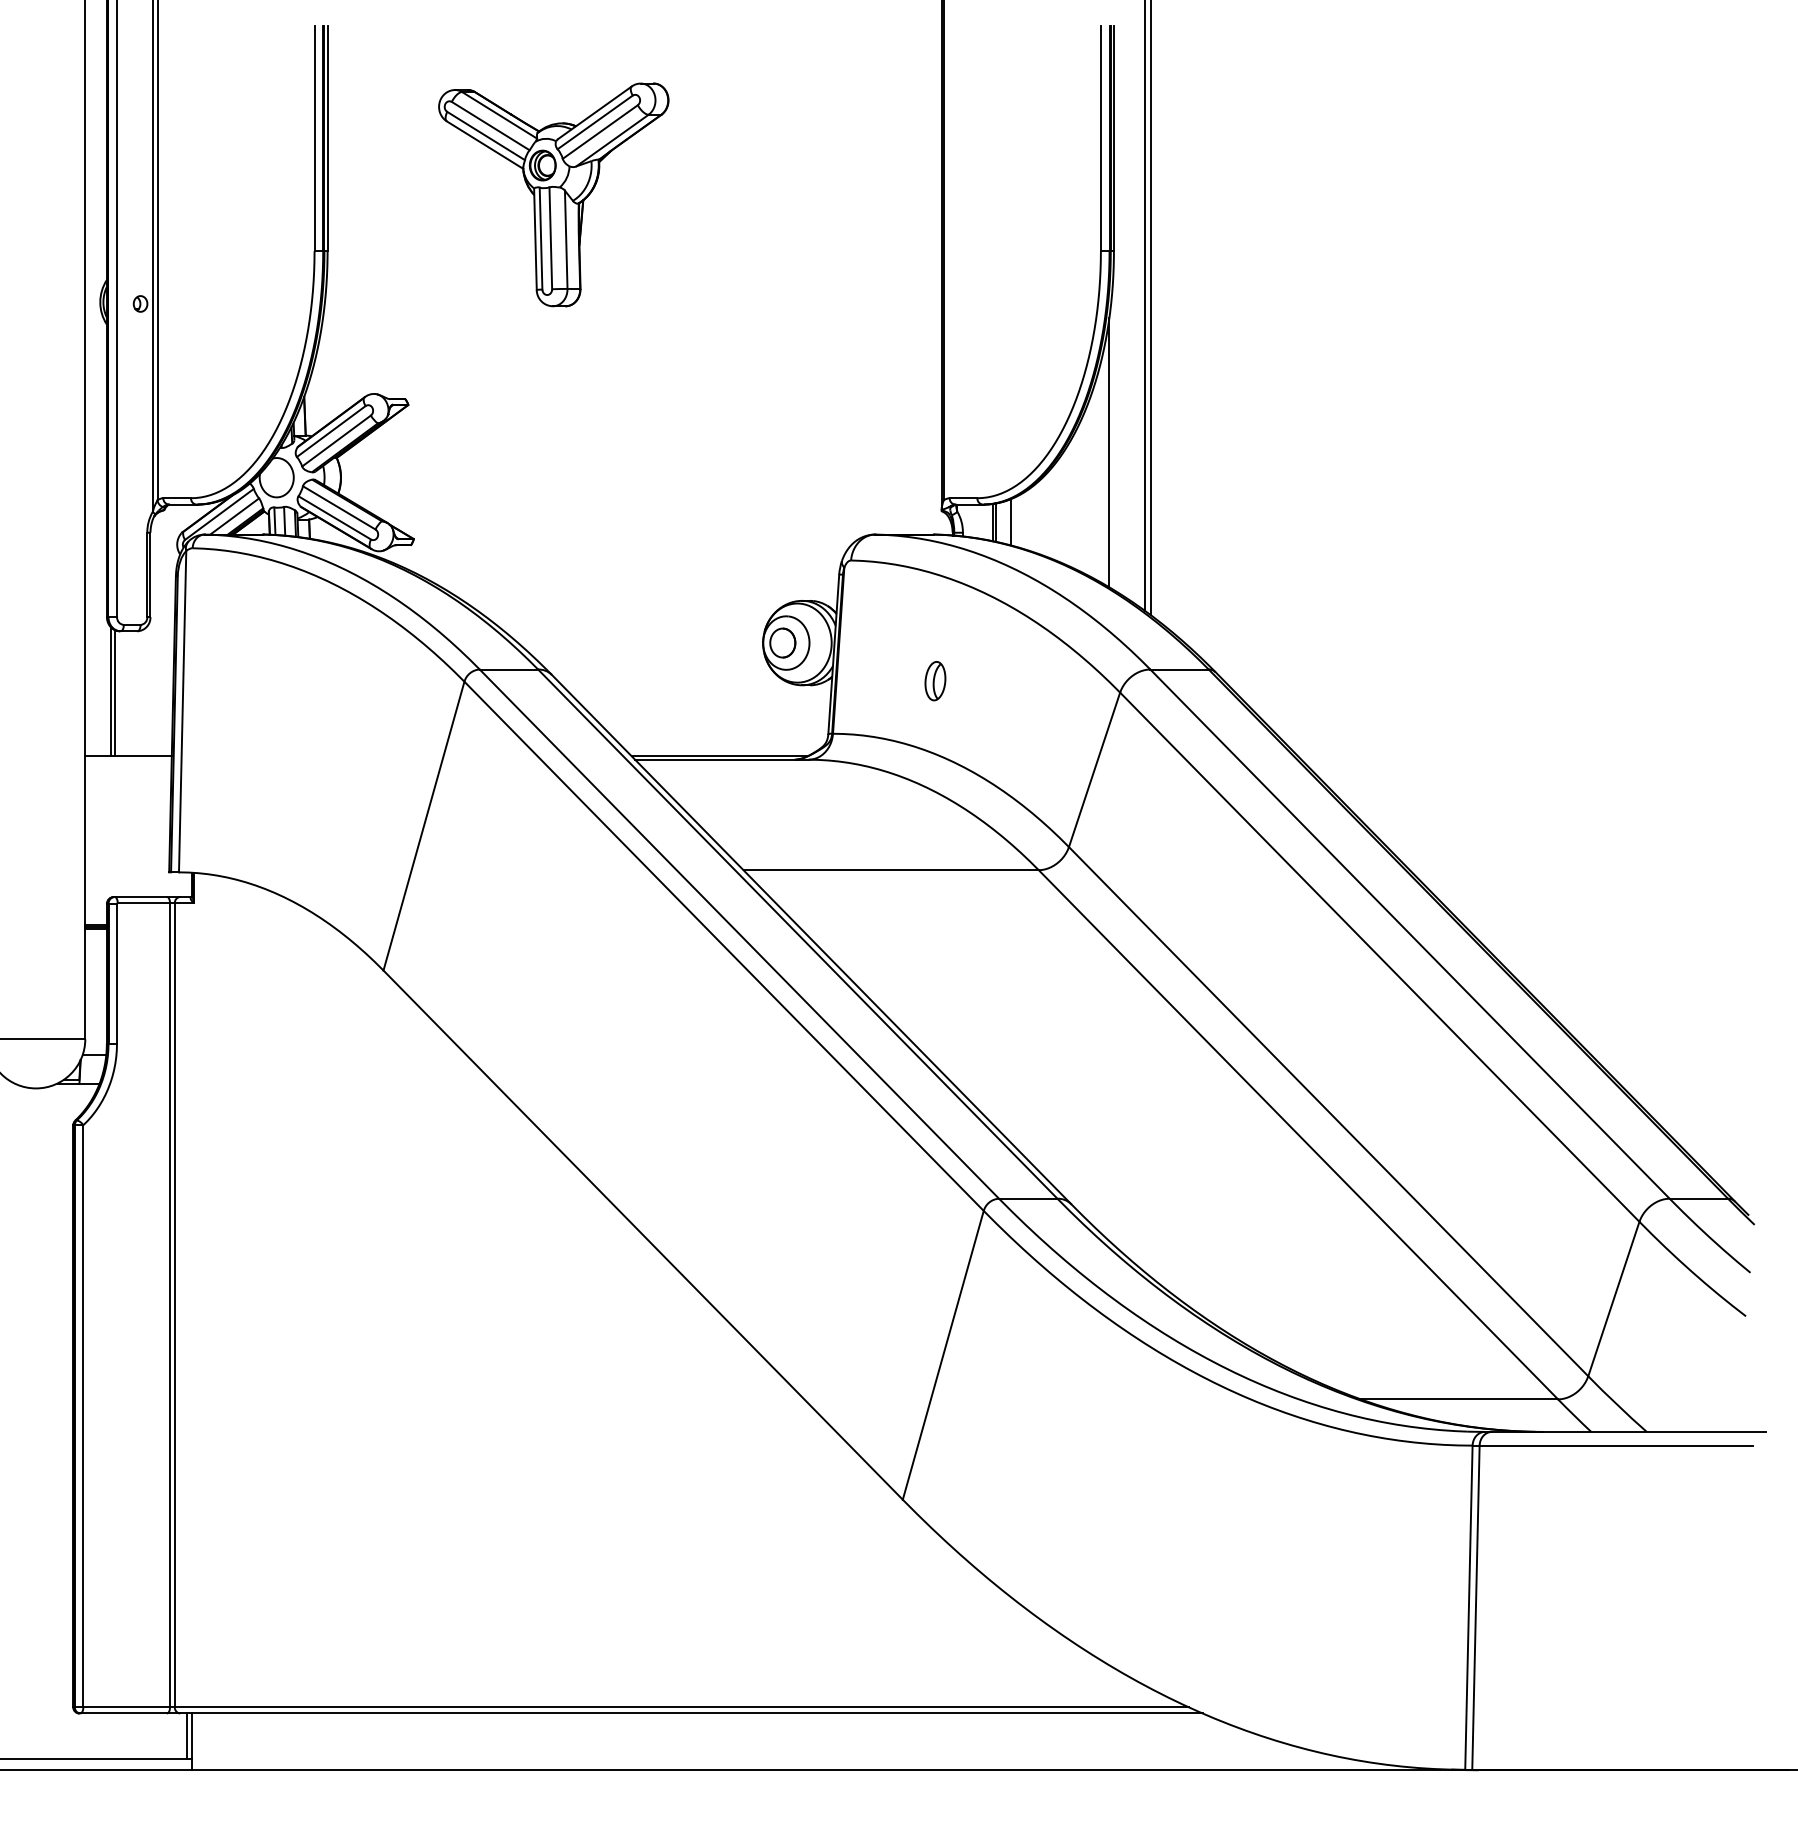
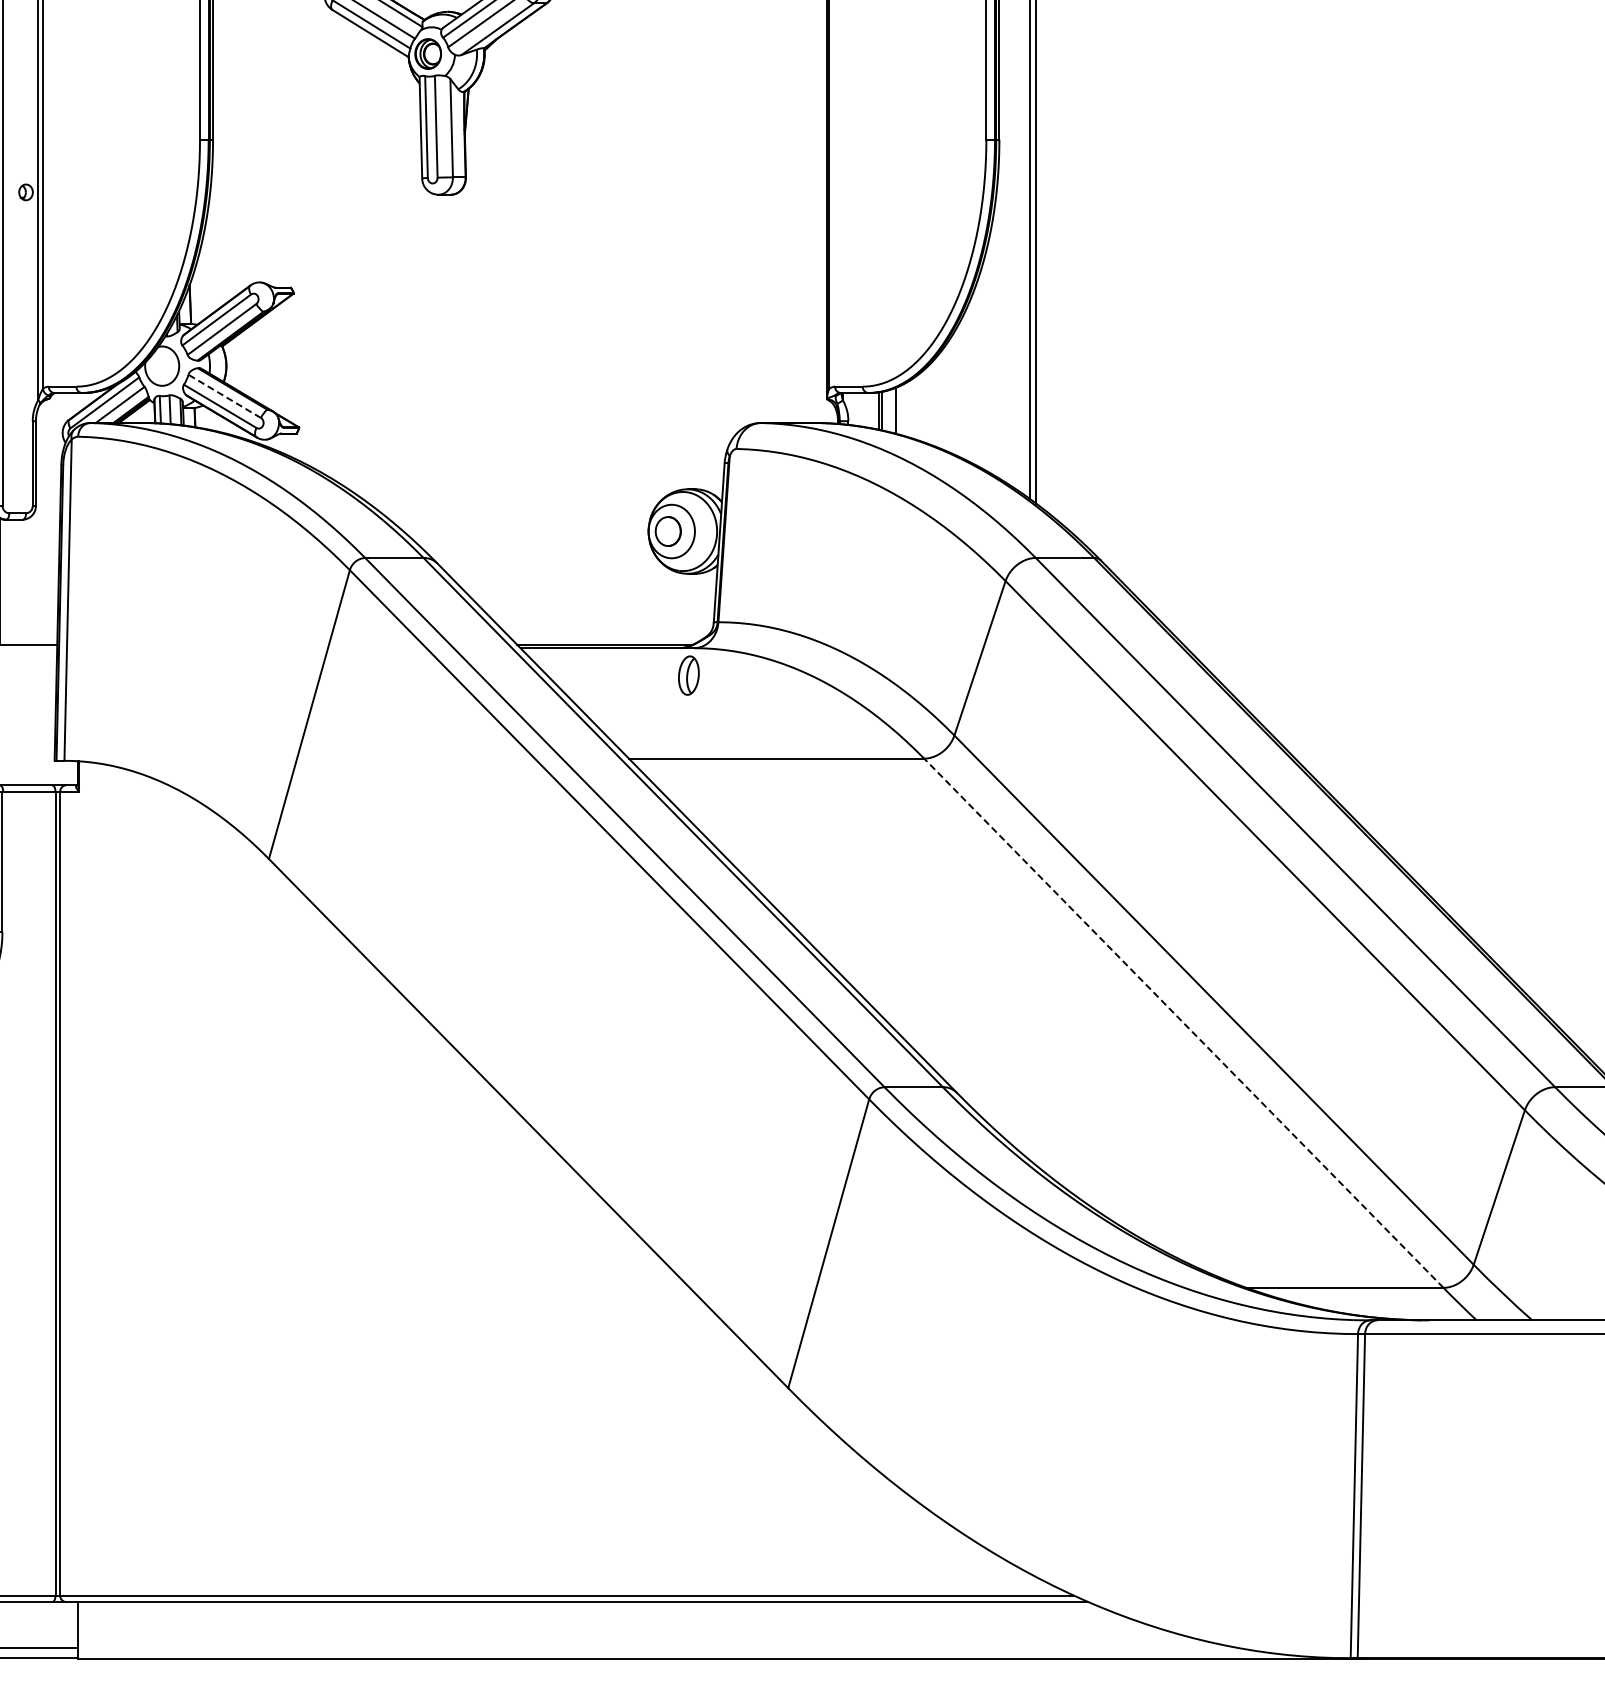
line: (1109, 452) -> (994, 340), removed
line: (338, 507) -> (223, 395), solid -> dashed
part: (935, 681) -> (688, 675), moved
line: (1298, 1134) -> (1183, 1022), solid -> dashed
line: (187, 1736) -> (72, 1624), removed

